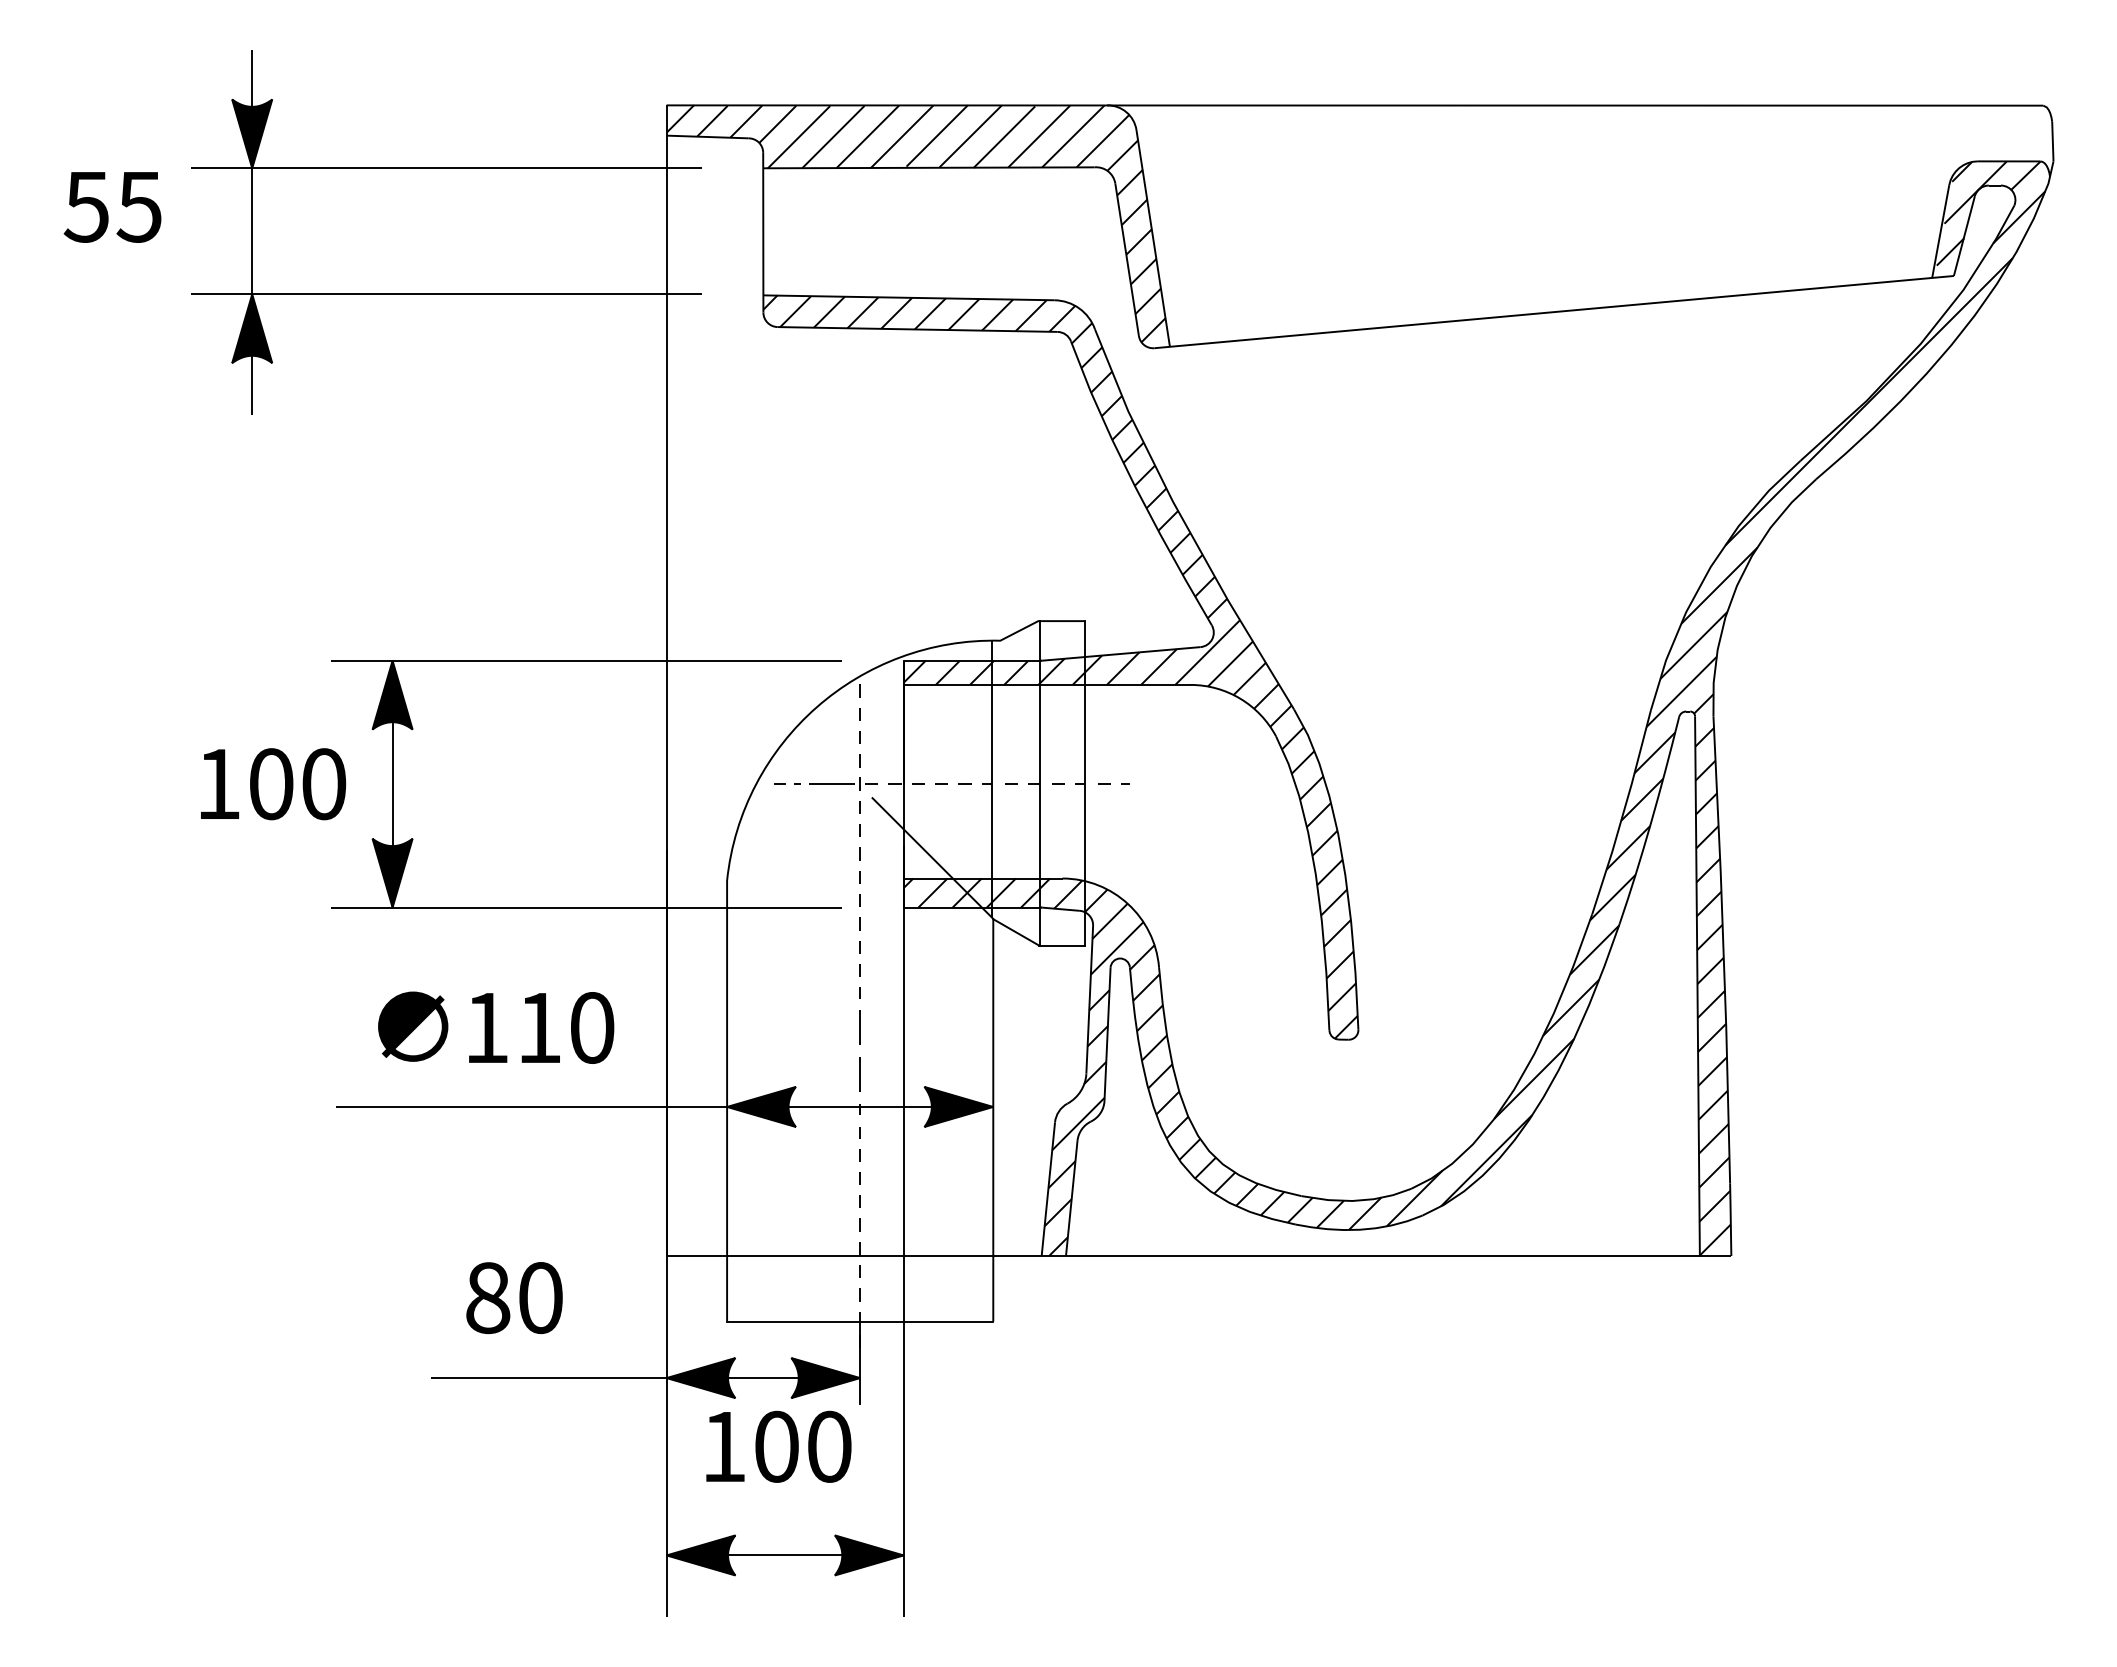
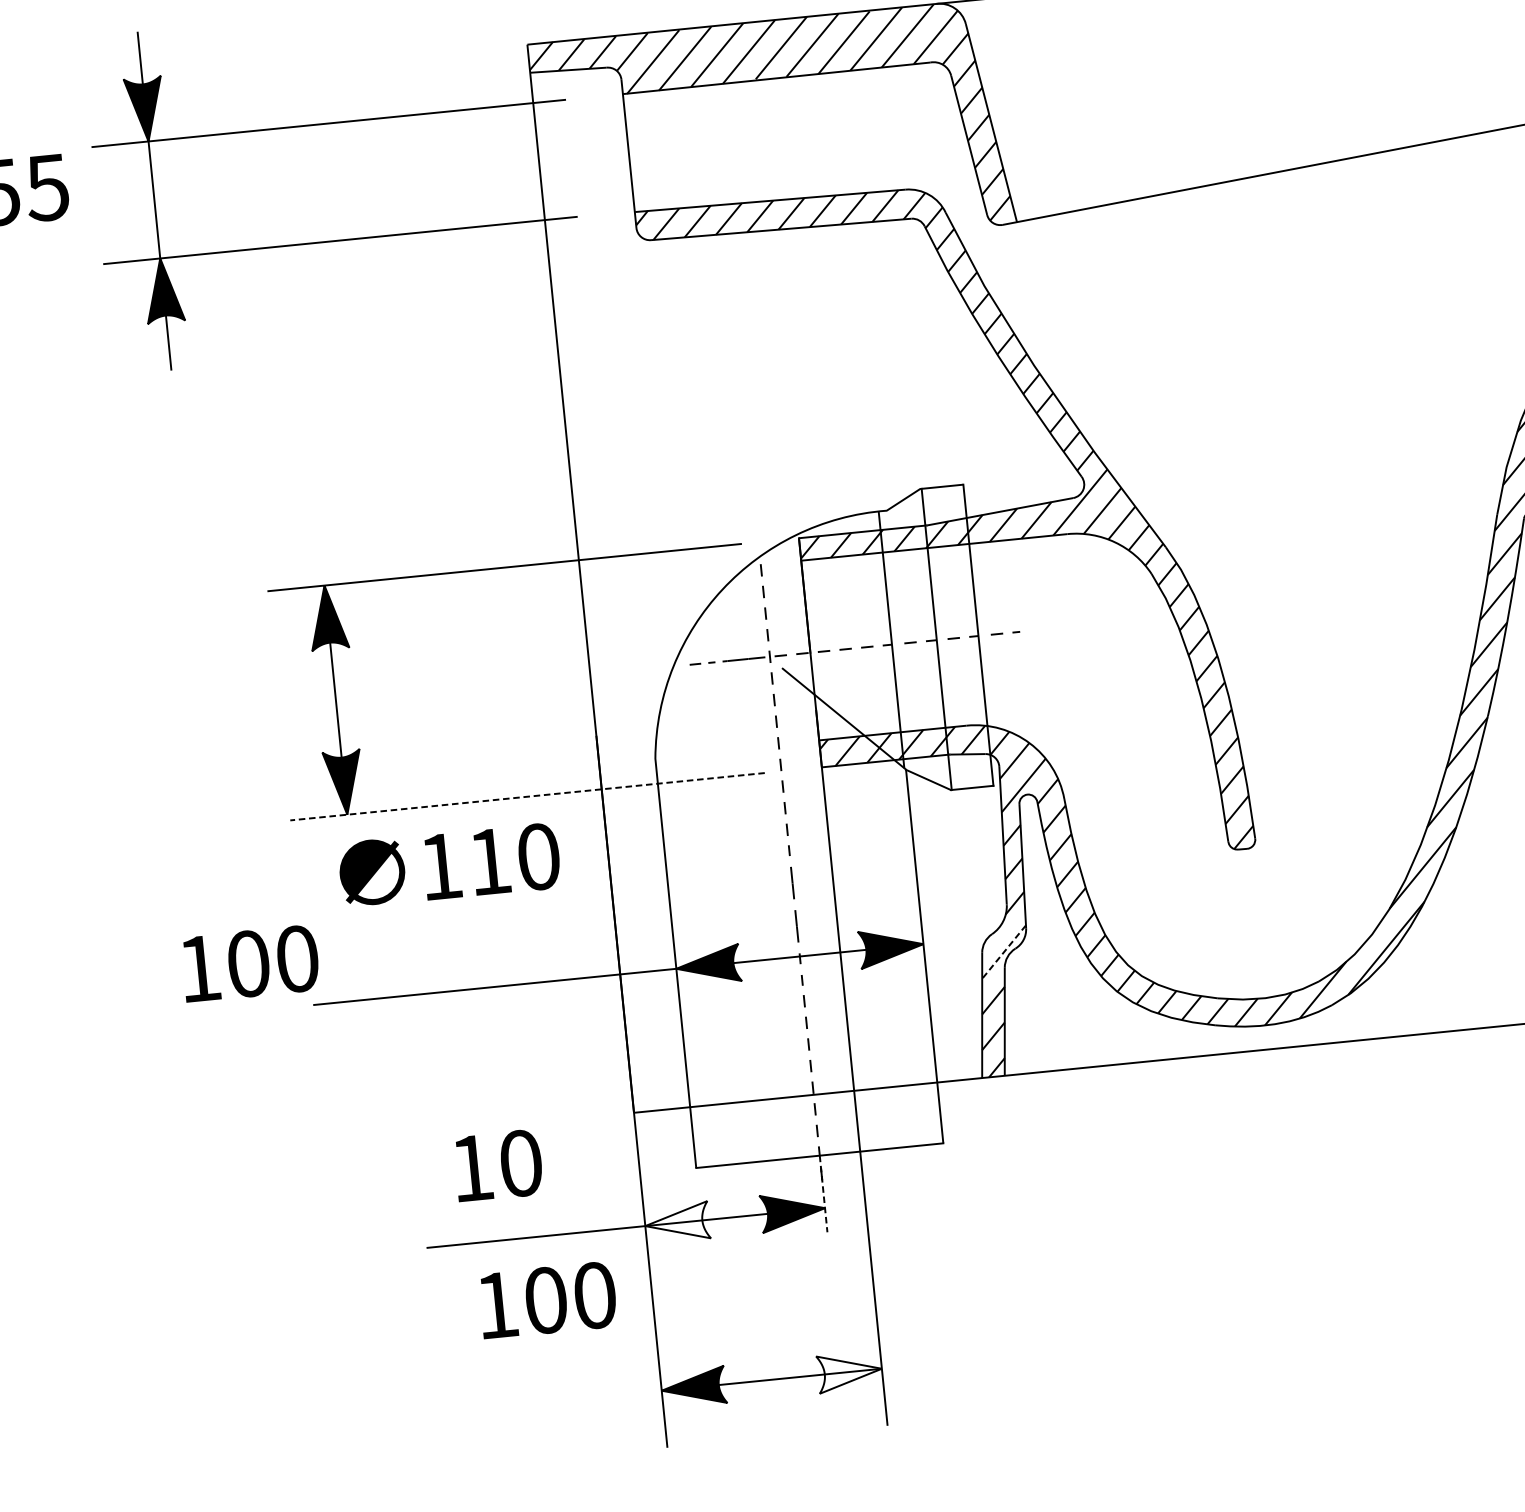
text: (273, 784) -> (250, 964), moved
line: (586, 907) -> (527, 796), solid -> dashed
text: (496, 1027) -> (449, 865), moved
line: (1078, 1124) -> (1004, 952), solid -> dashed
text: (488, 1298) -> (472, 1168), 80 -> 10
line: (860, 1363) -> (823, 1194), solid -> dashed
fill: (700, 1378) -> (676, 1223), removed
text: (778, 1446) -> (547, 1300), moved
fill: (868, 1555) -> (849, 1372), removed

